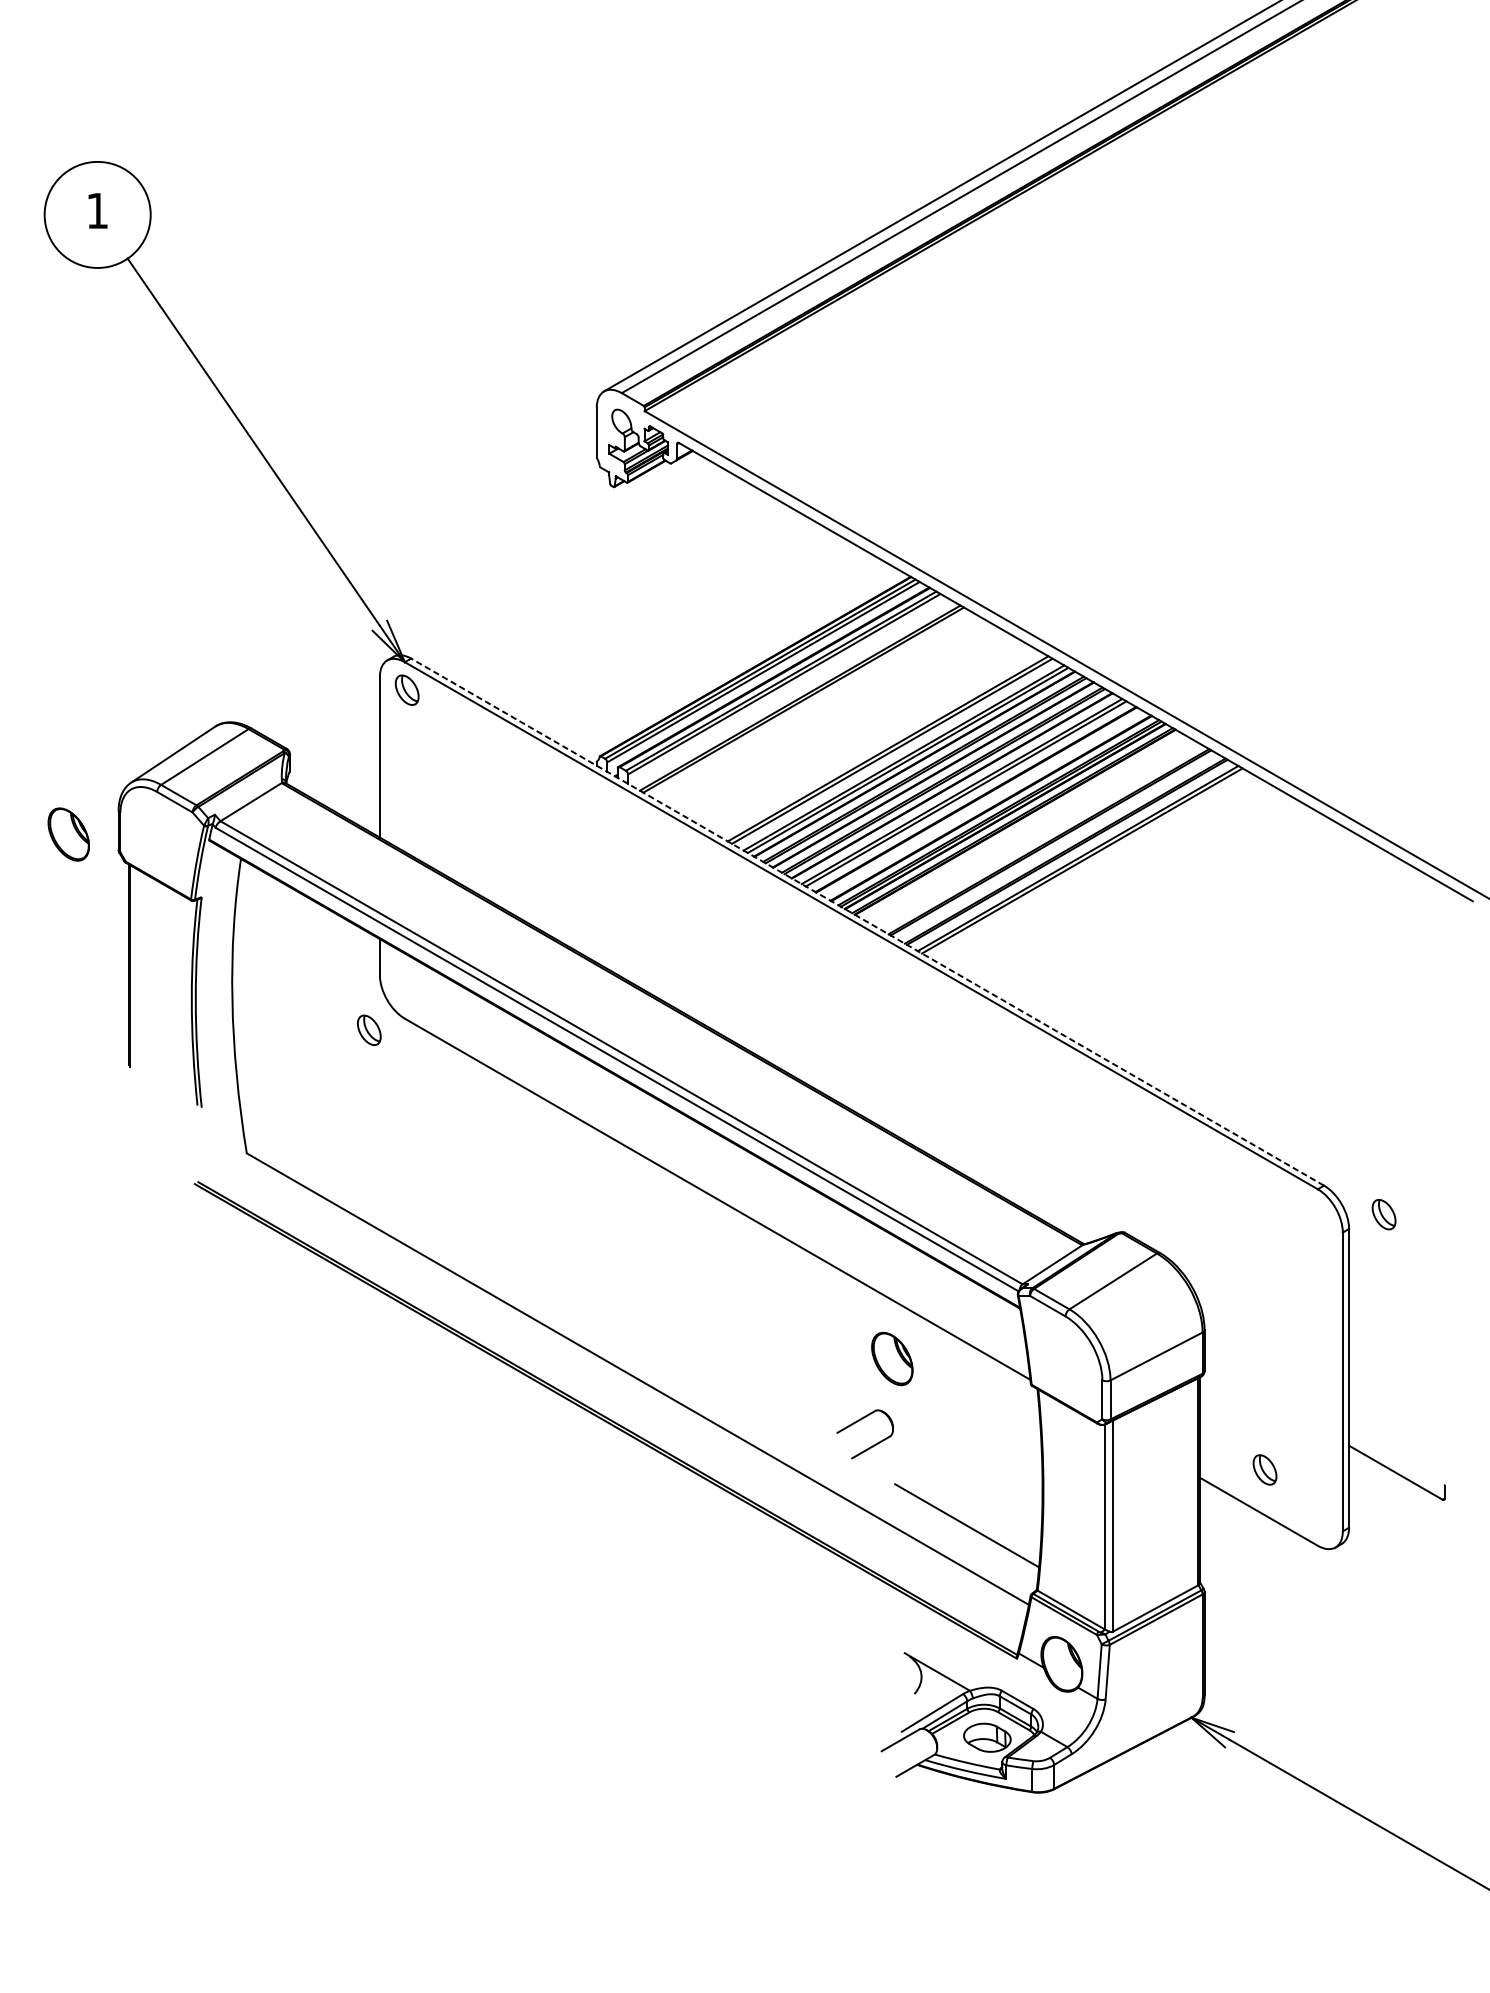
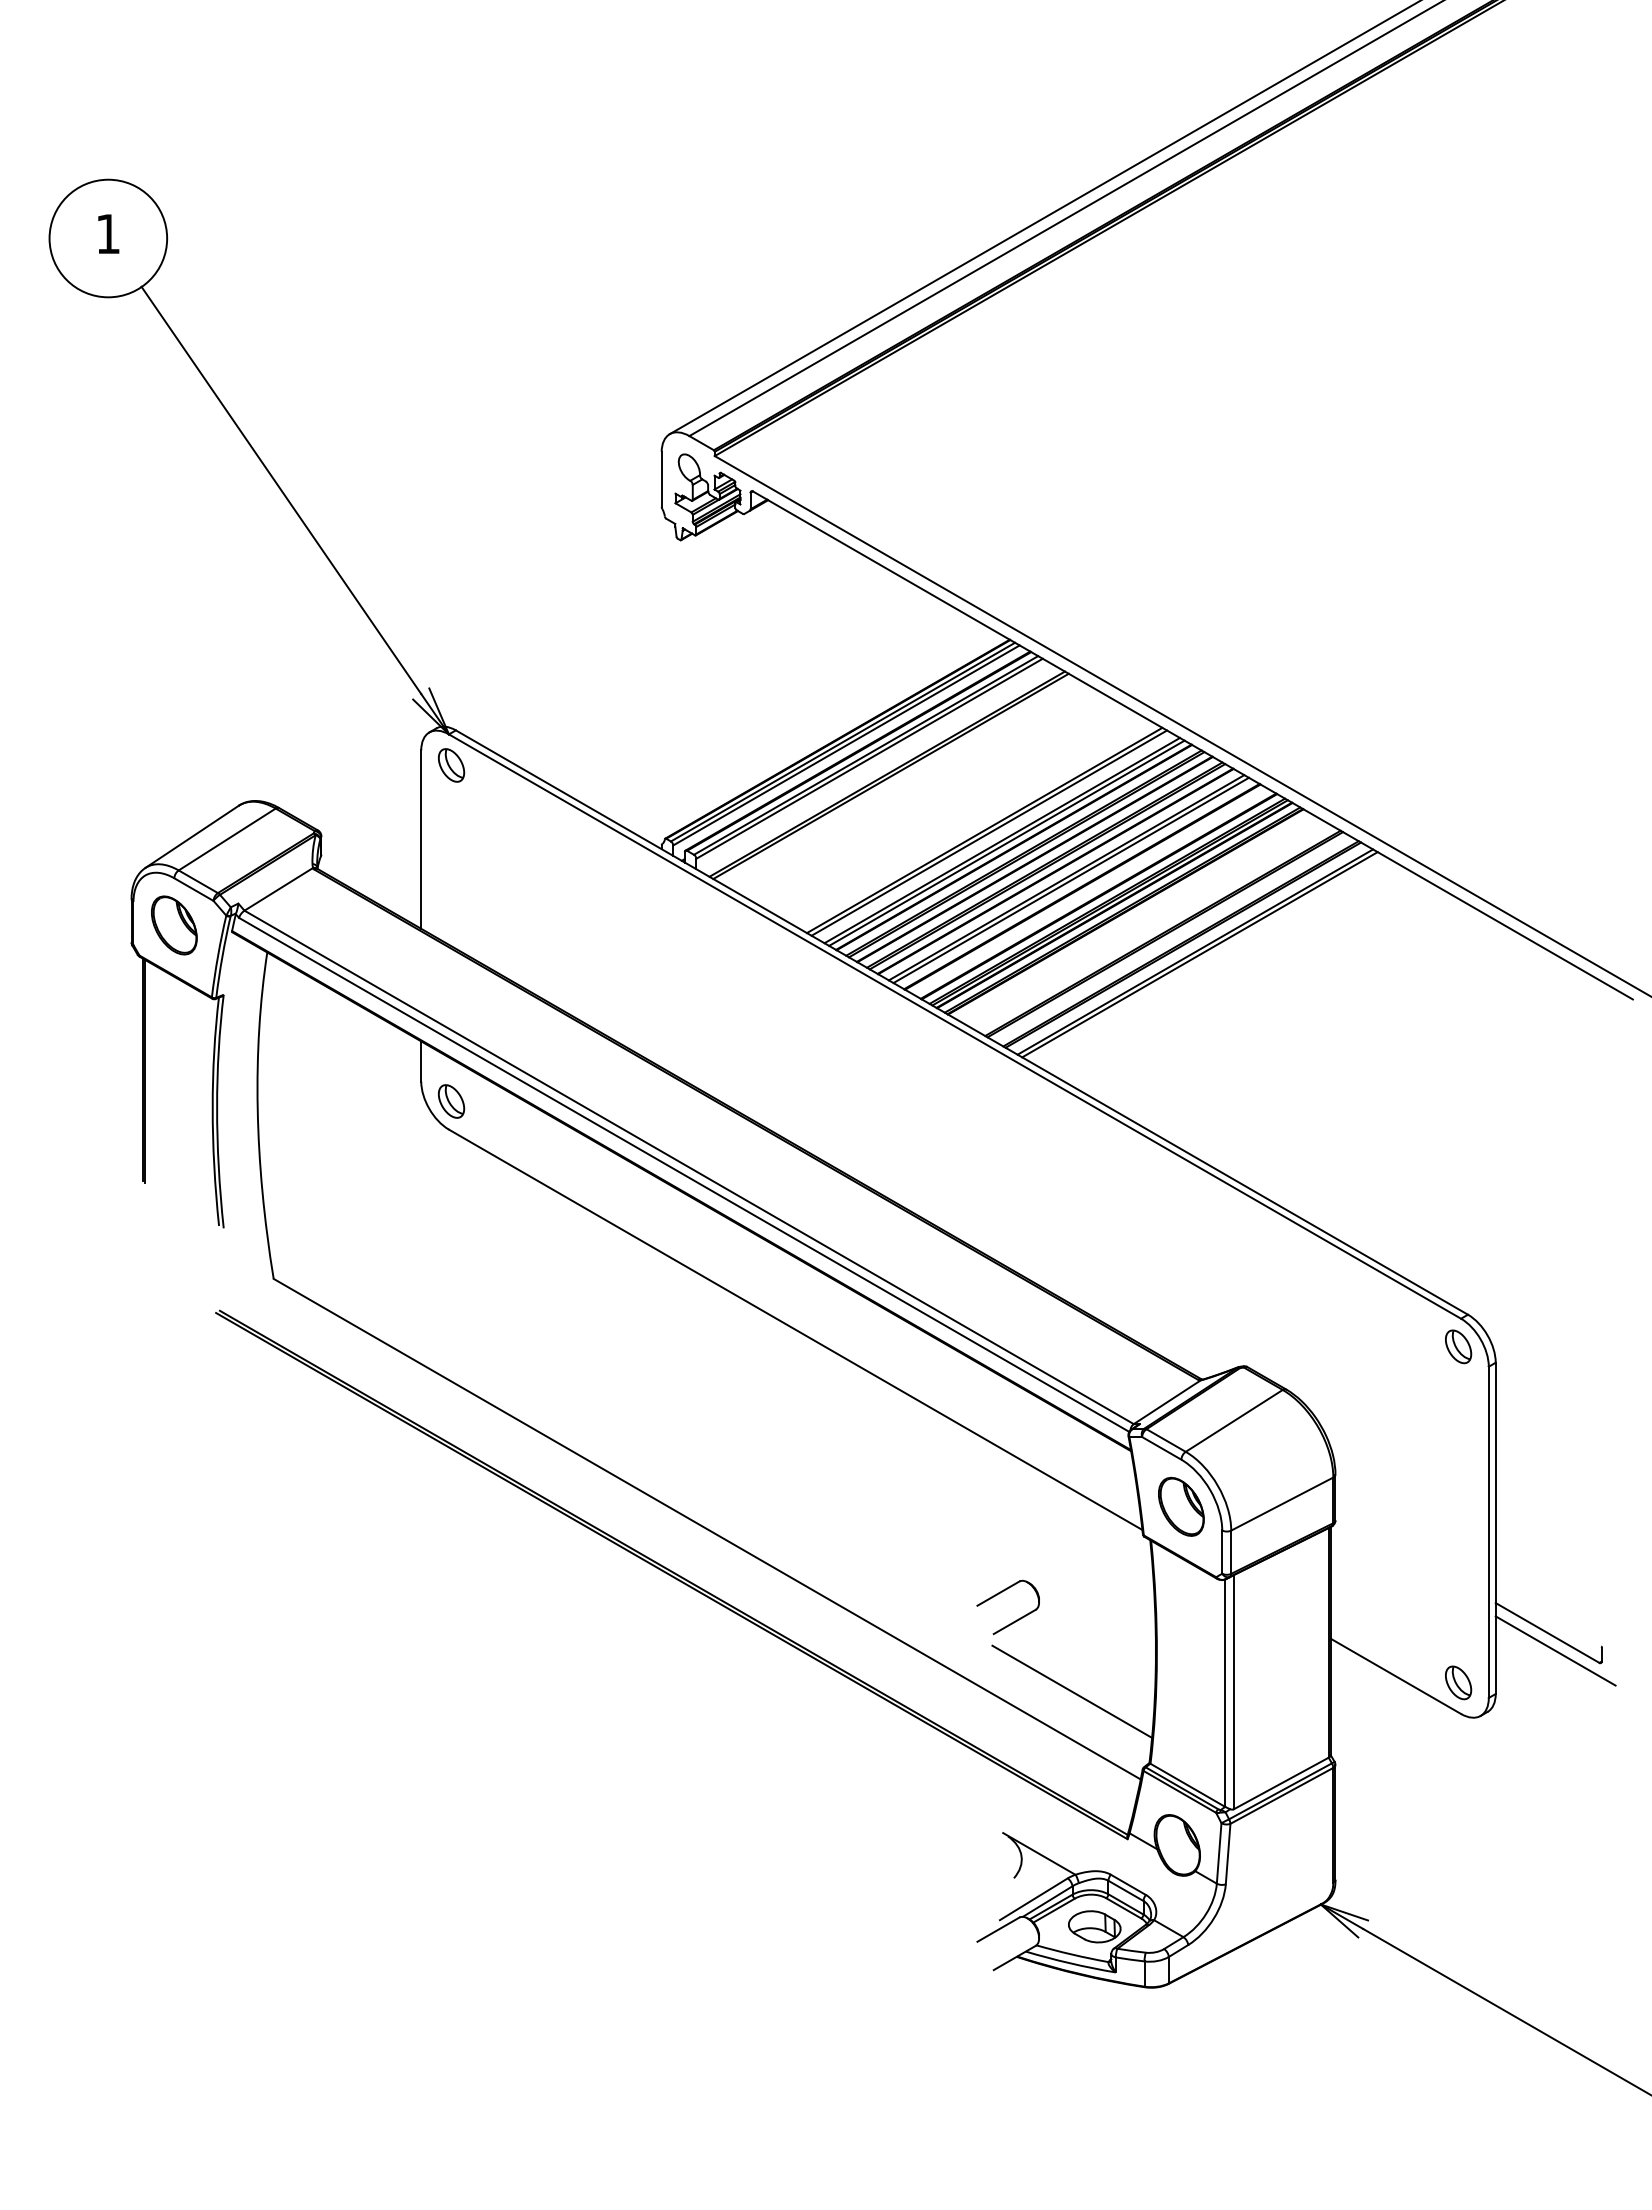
part: (68, 834) -> (174, 925), moved
line: (867, 922) -> (961, 1022), dashed -> solid
part: (369, 1030) -> (451, 1101), moved
part: (1384, 1214) -> (1458, 1346), moved
part: (892, 1358) -> (1181, 1506), moved
part: (872, 1445) -> (1016, 1619), moved
part: (1265, 1469) -> (1458, 1682), moved
line: (1403, 1488) -> (1555, 1650), added

